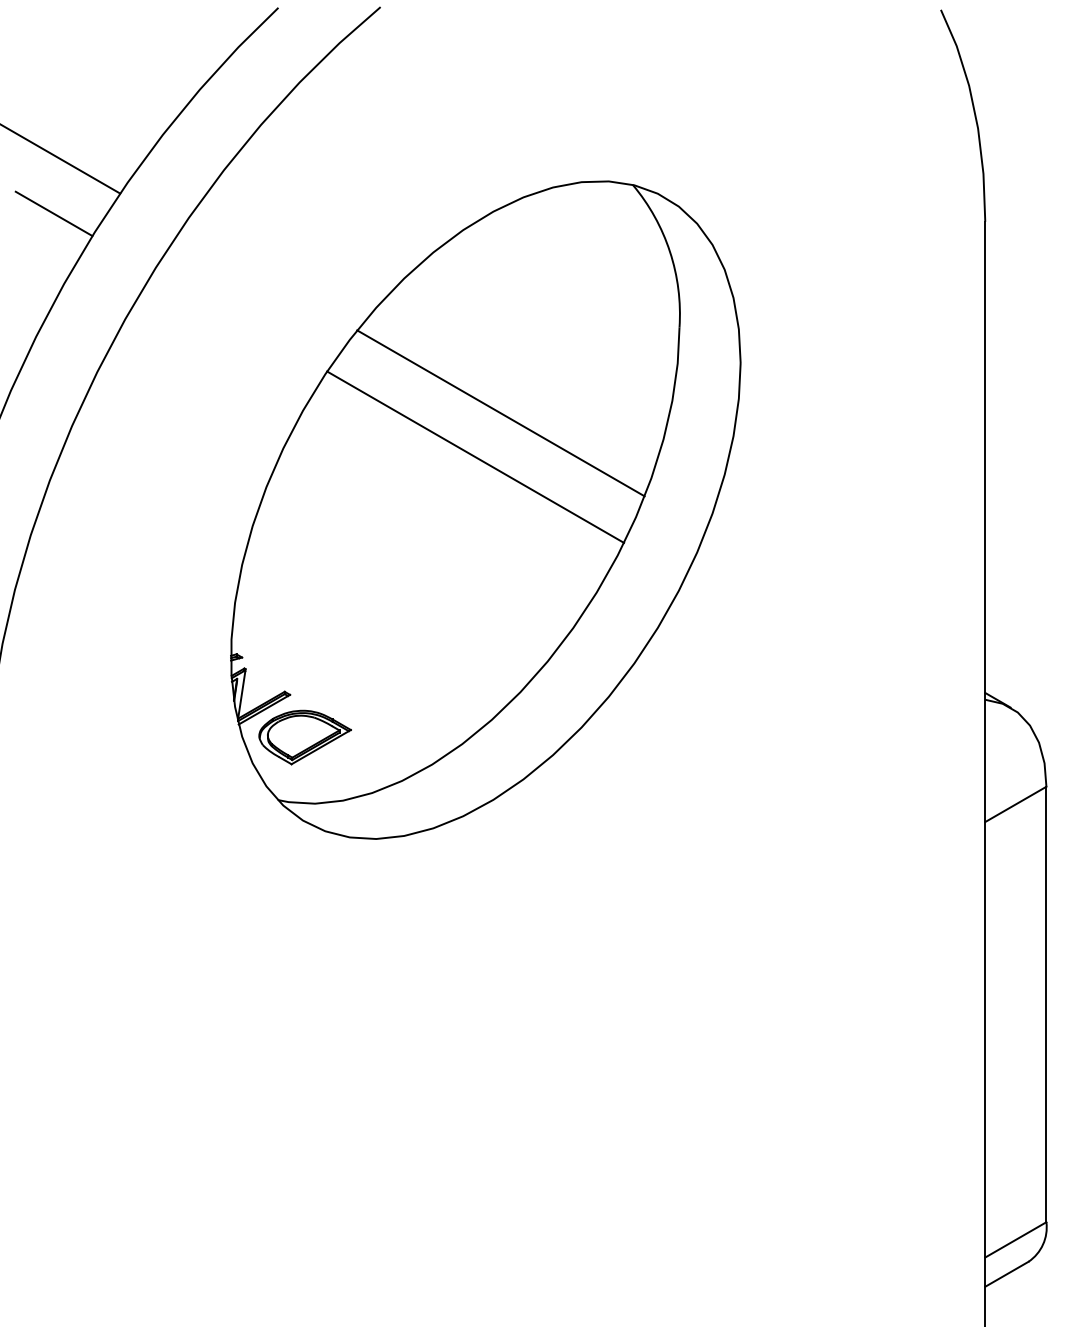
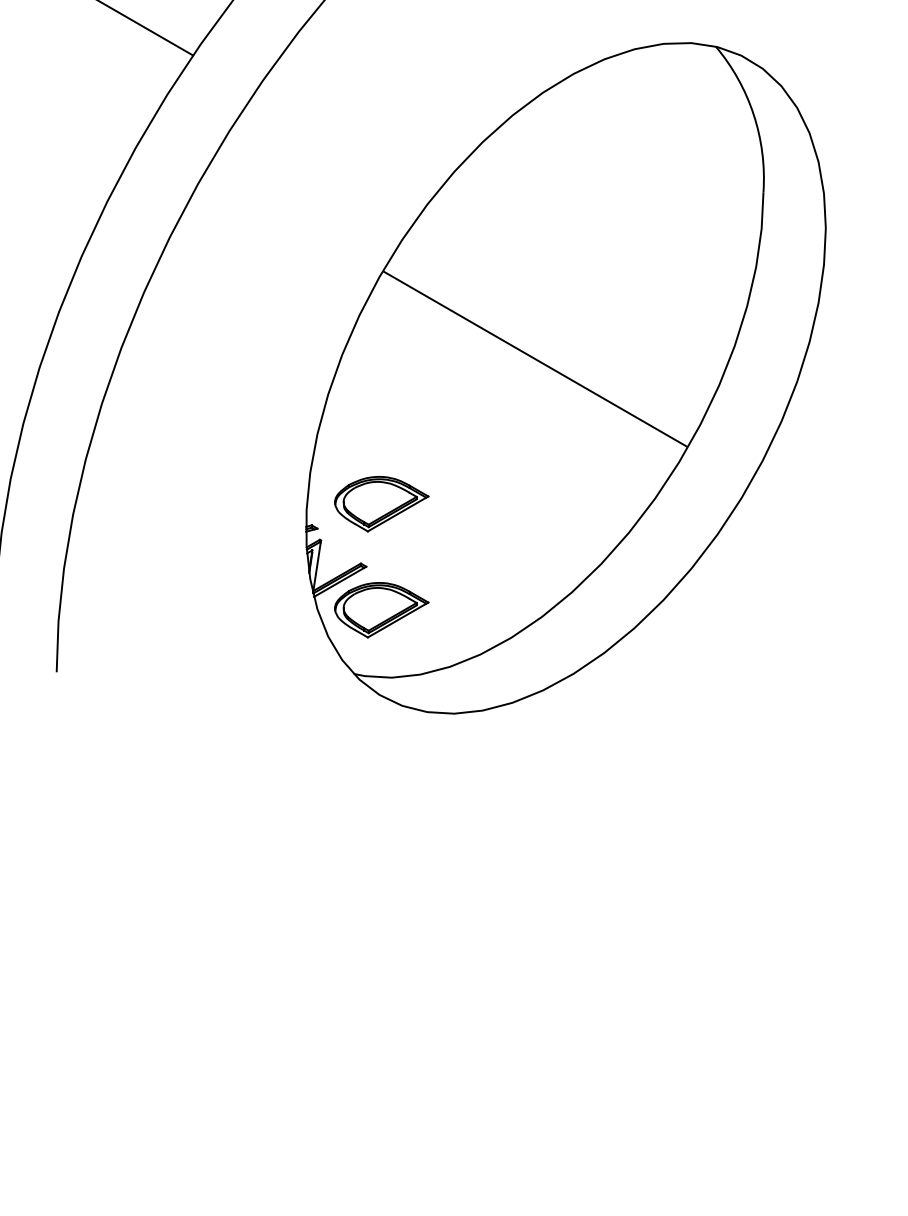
line: (53, 213) -> (125, 75), removed
line: (500, 413) -> (580, 279), removed
line: (475, 456) -> (535, 358), moved
part: (304, 633) -> (381, 504), added

